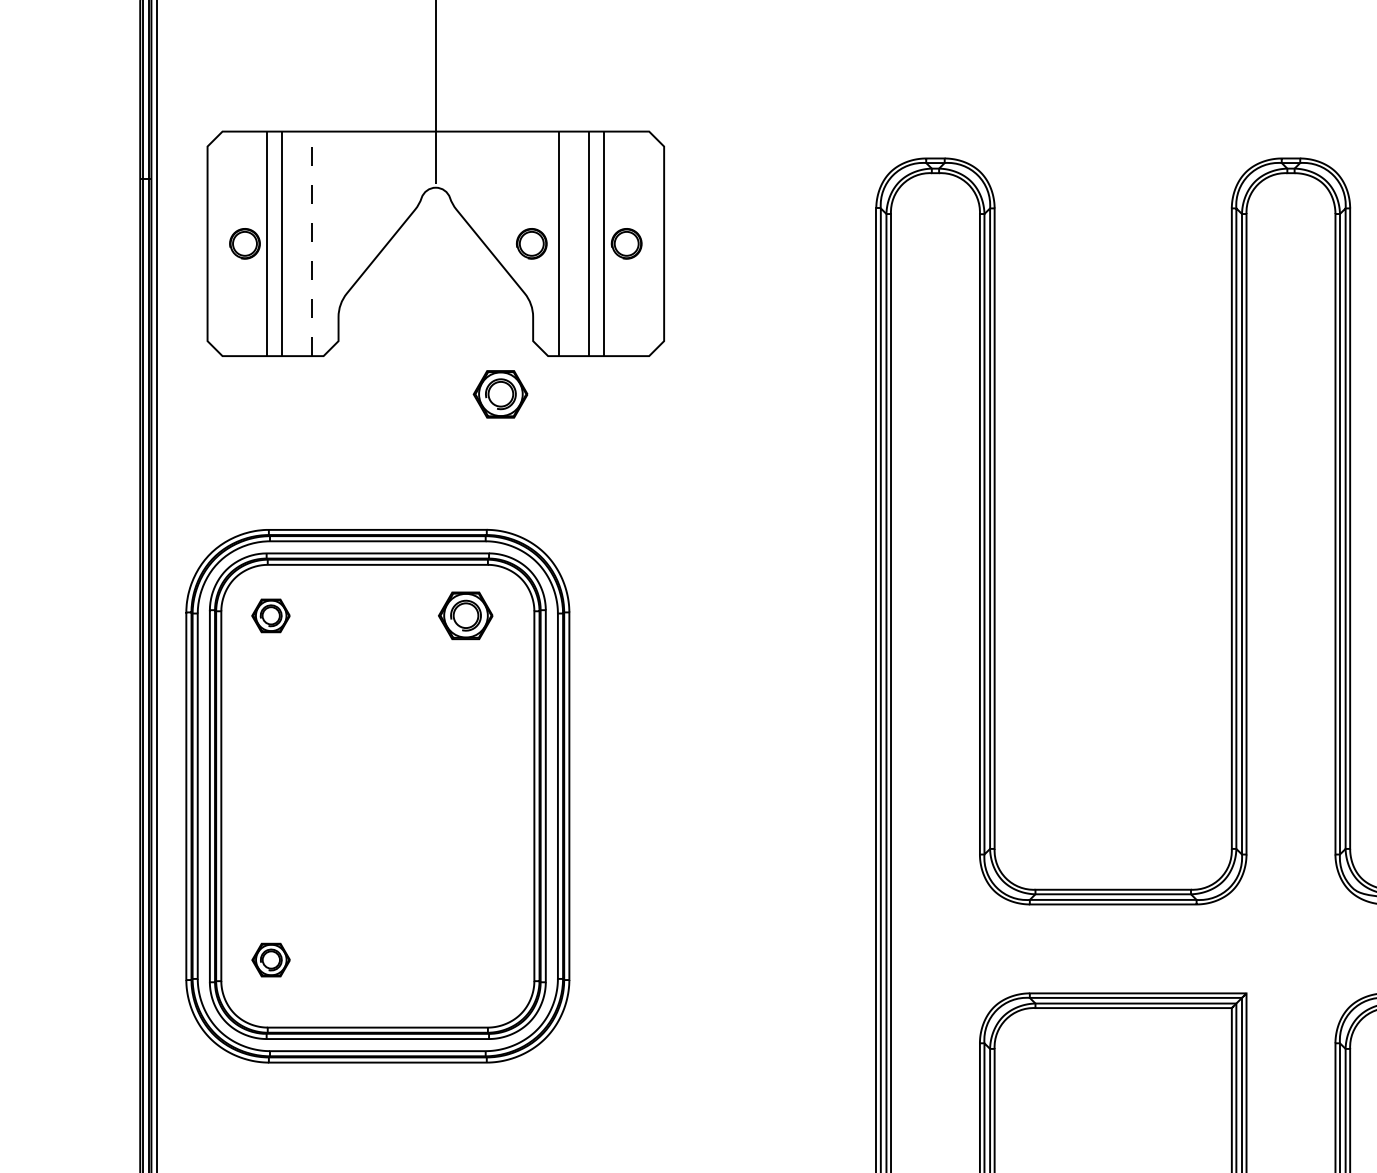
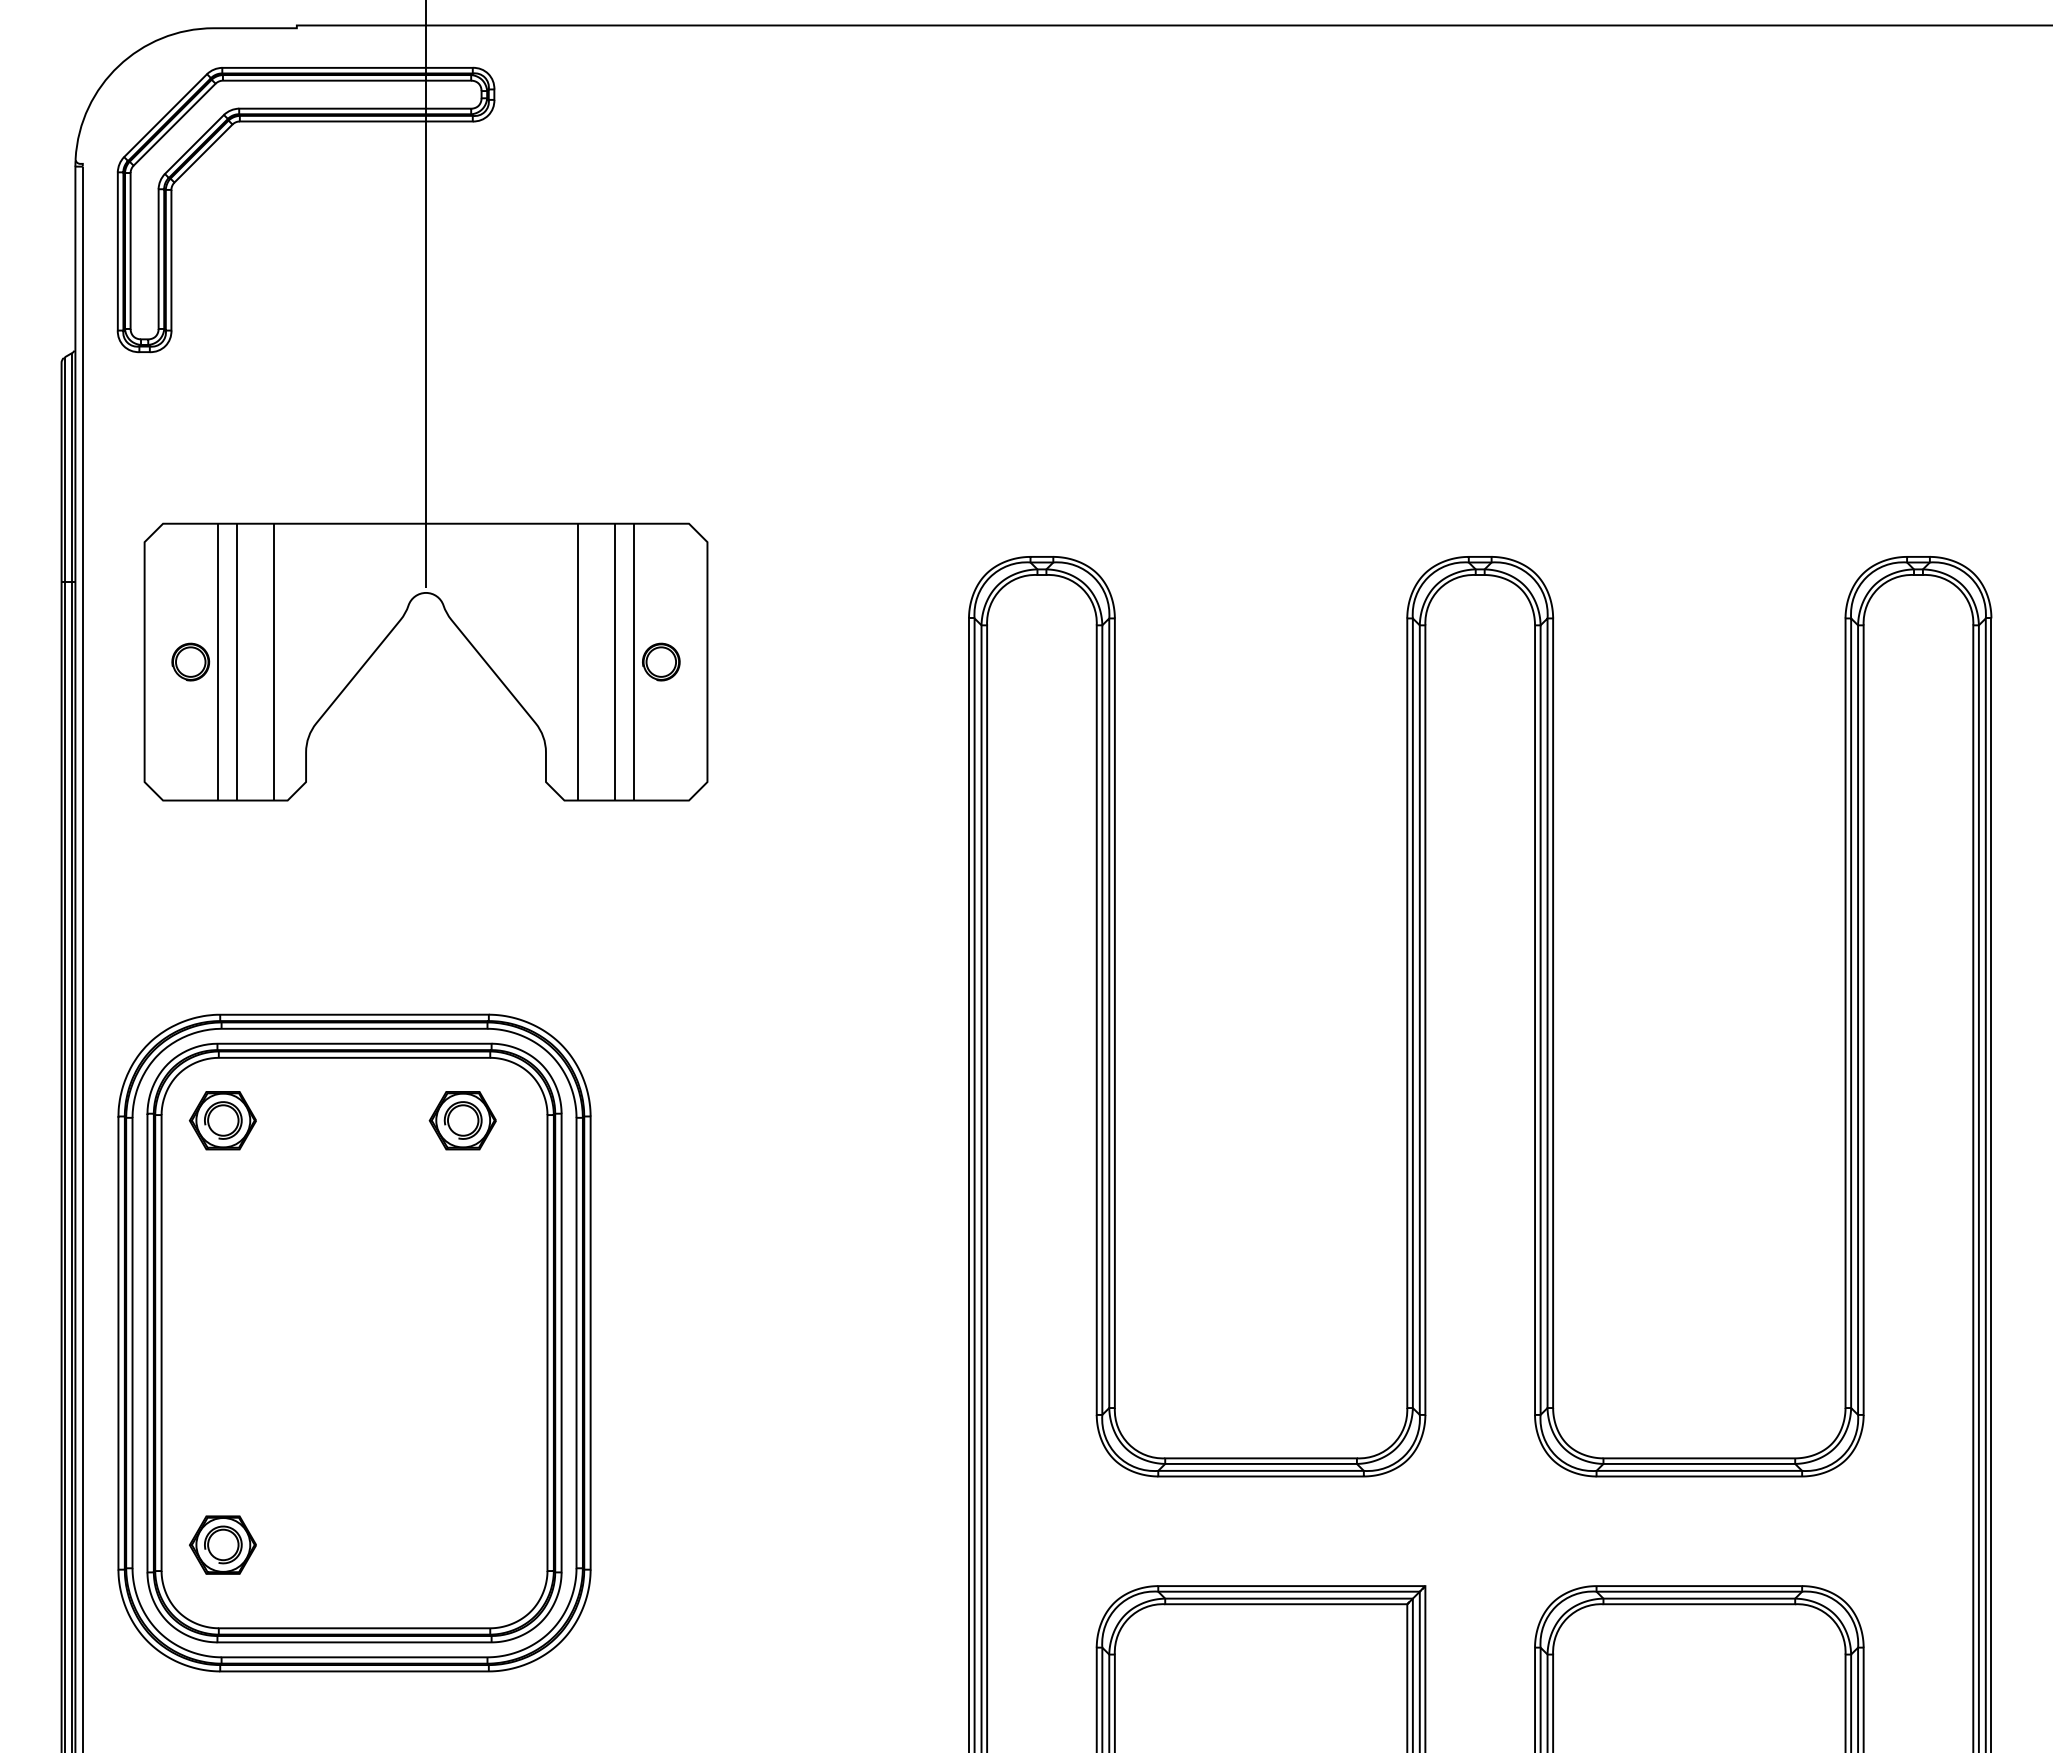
line: (312, 243) -> (273, 661), dashed -> solid
part: (531, 243) -> (544, 661), removed
part: (500, 394) -> (505, 847), removed
part: (270, 615) -> (222, 1120), size x1.43
part: (270, 959) -> (222, 1544), size x1.43

